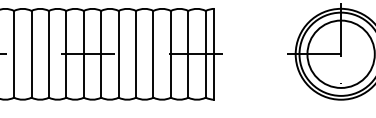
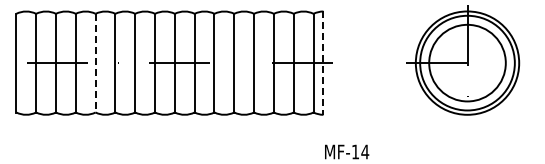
line: (14, 54) -> (95, 63), solid -> dashed
line: (214, 54) -> (323, 63), solid -> dashed

